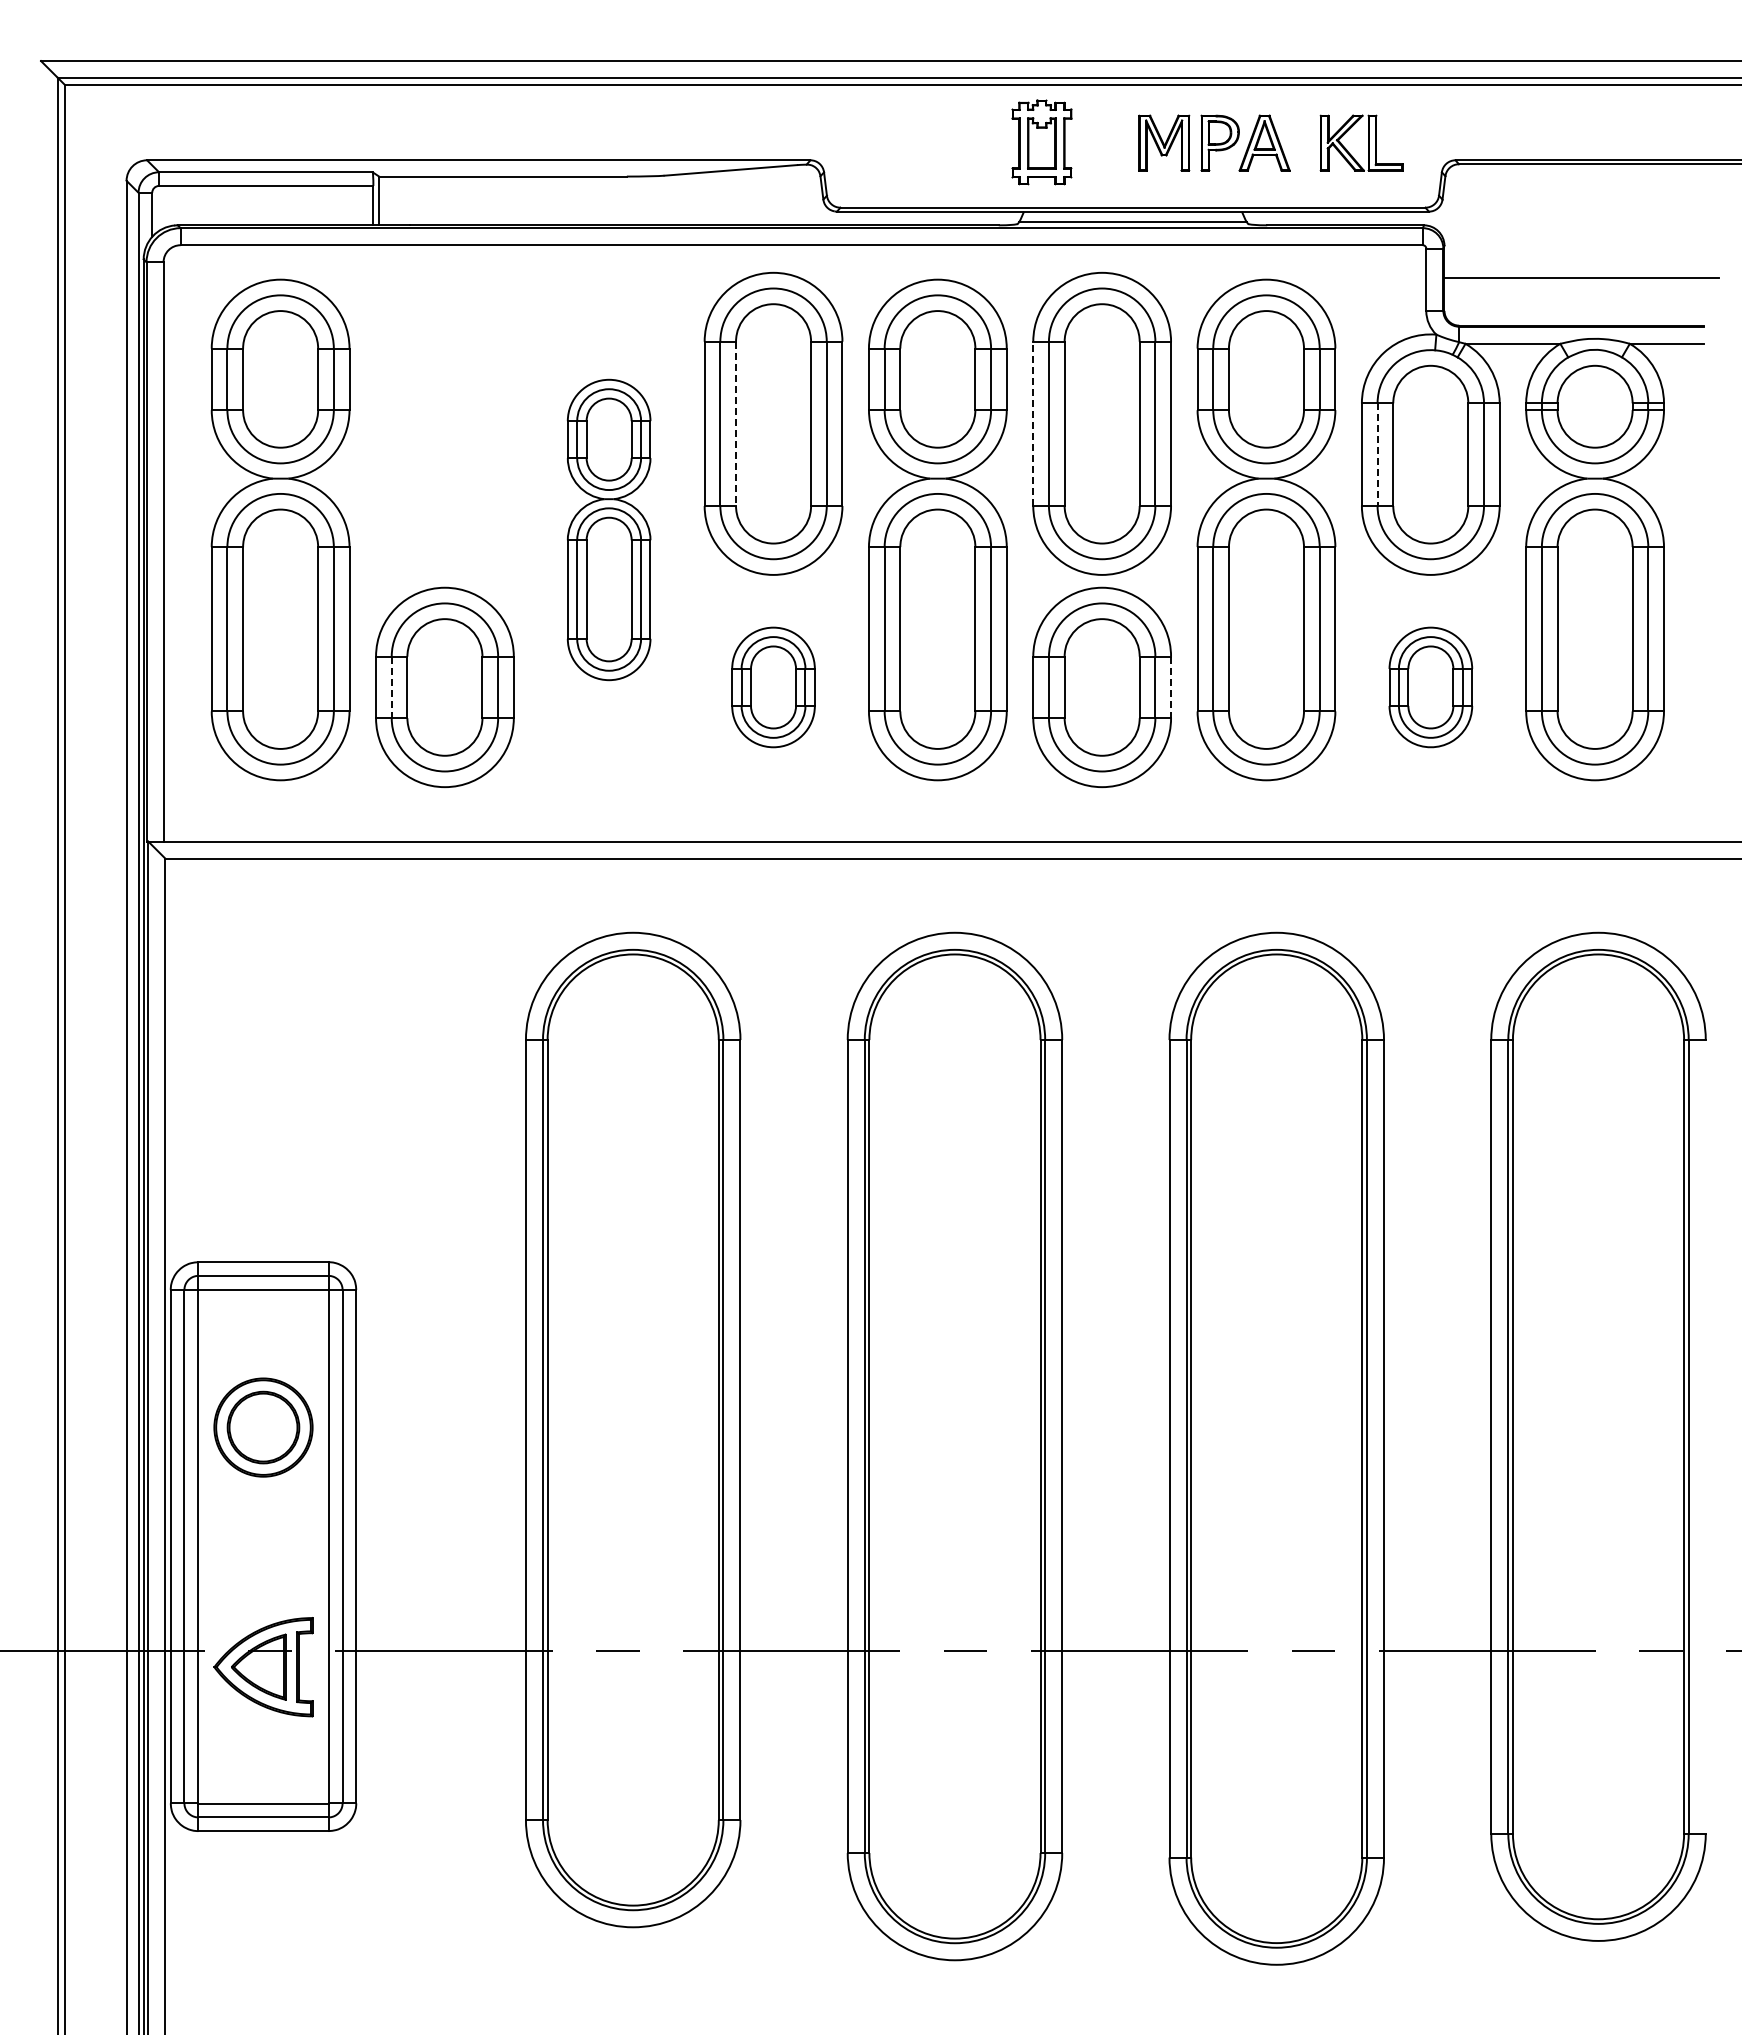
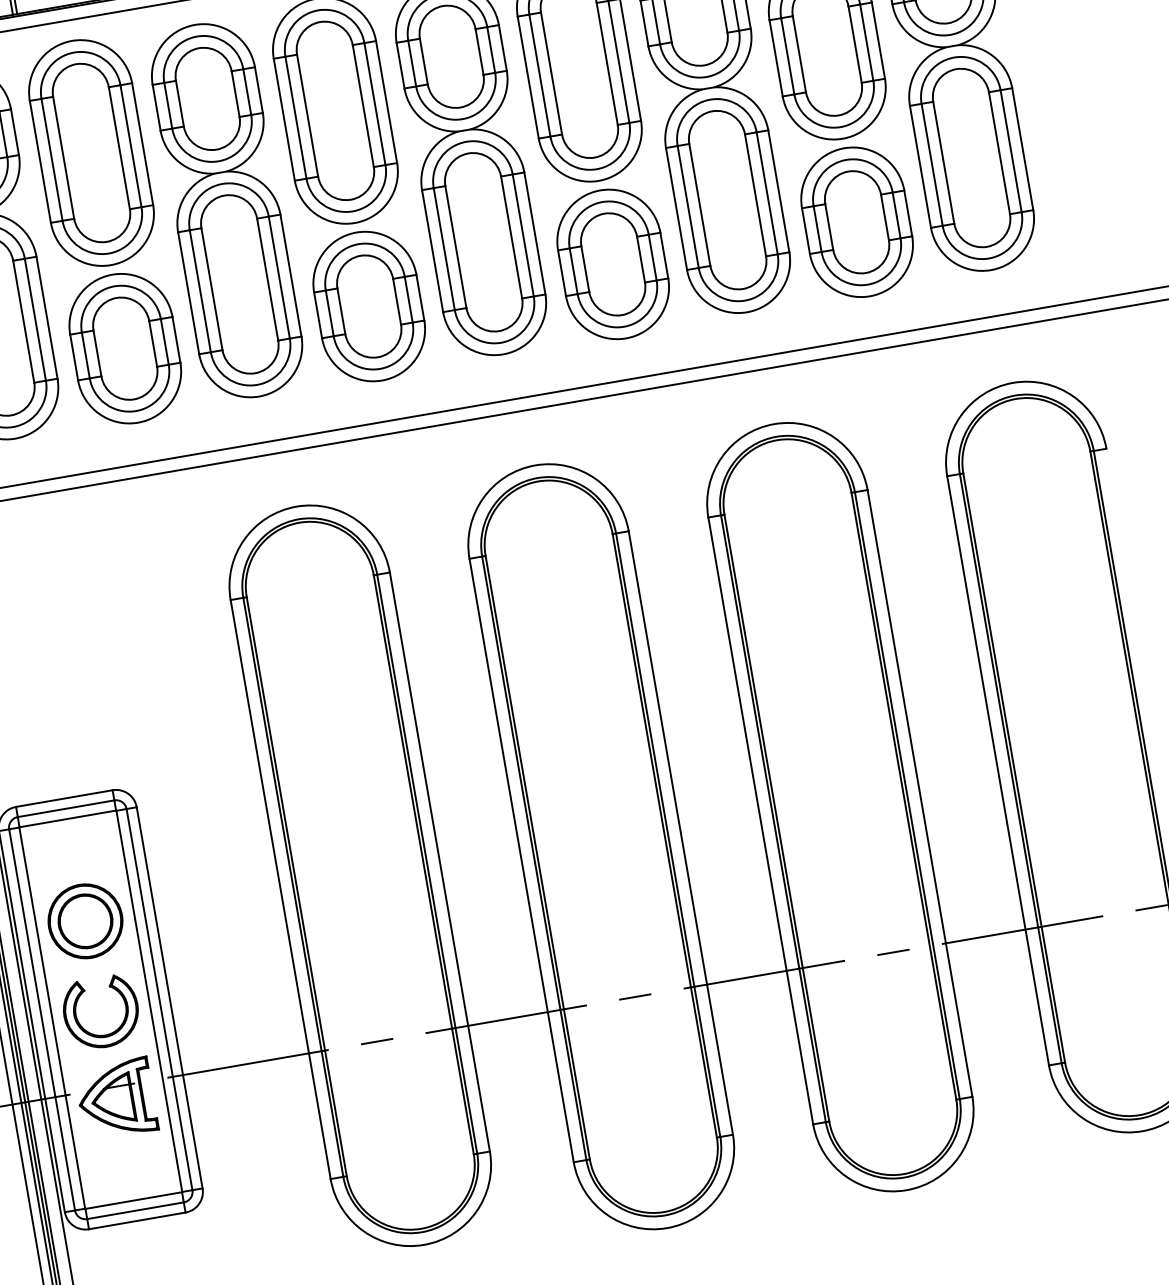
part: (444, 423) -> (91, 152), added
line: (1033, 423) -> (528, 77), dashed -> solid
line: (736, 424) -> (308, 116), dashed -> solid
line: (1377, 455) -> (787, 56), dashed -> solid
part: (608, 529) -> (226, 210), size x1.67
line: (391, 687) -> (85, 355), dashed -> solid
part: (773, 687) -> (369, 306), size x1.67
line: (1171, 687) -> (664, 255), dashed -> solid
part: (1430, 687) -> (856, 222), size x1.67
part: (257, 1579) -> (100, 1034), added

